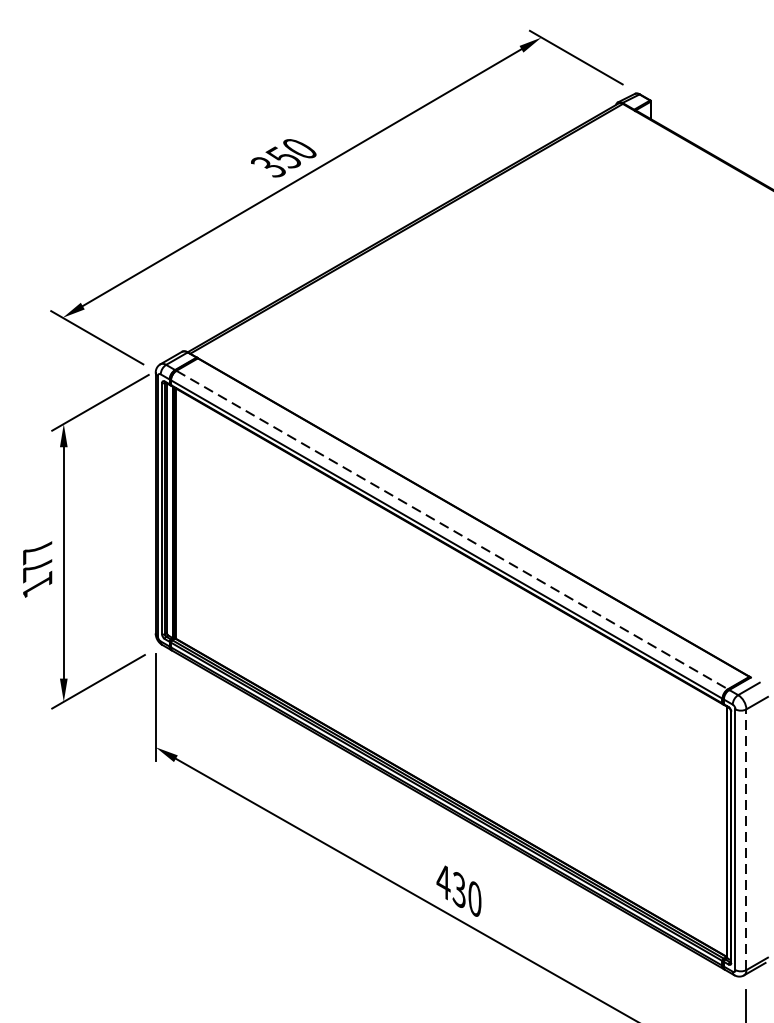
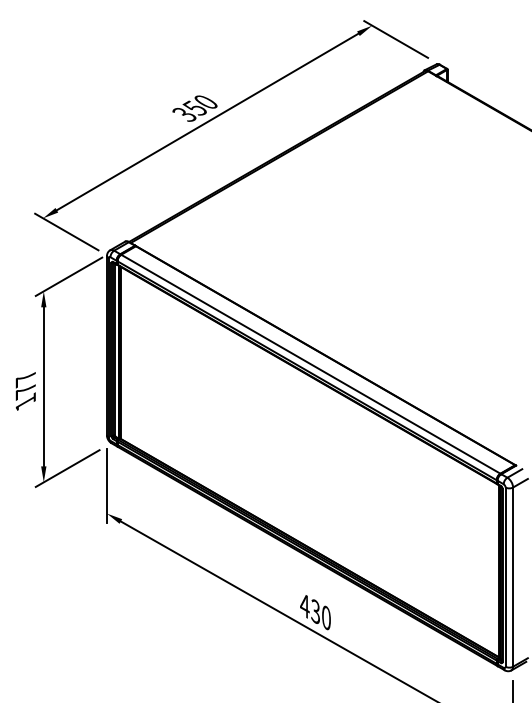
line: (451, 530) -> (310, 364), dashed -> solid
line: (747, 840) -> (513, 577), dashed -> solid

